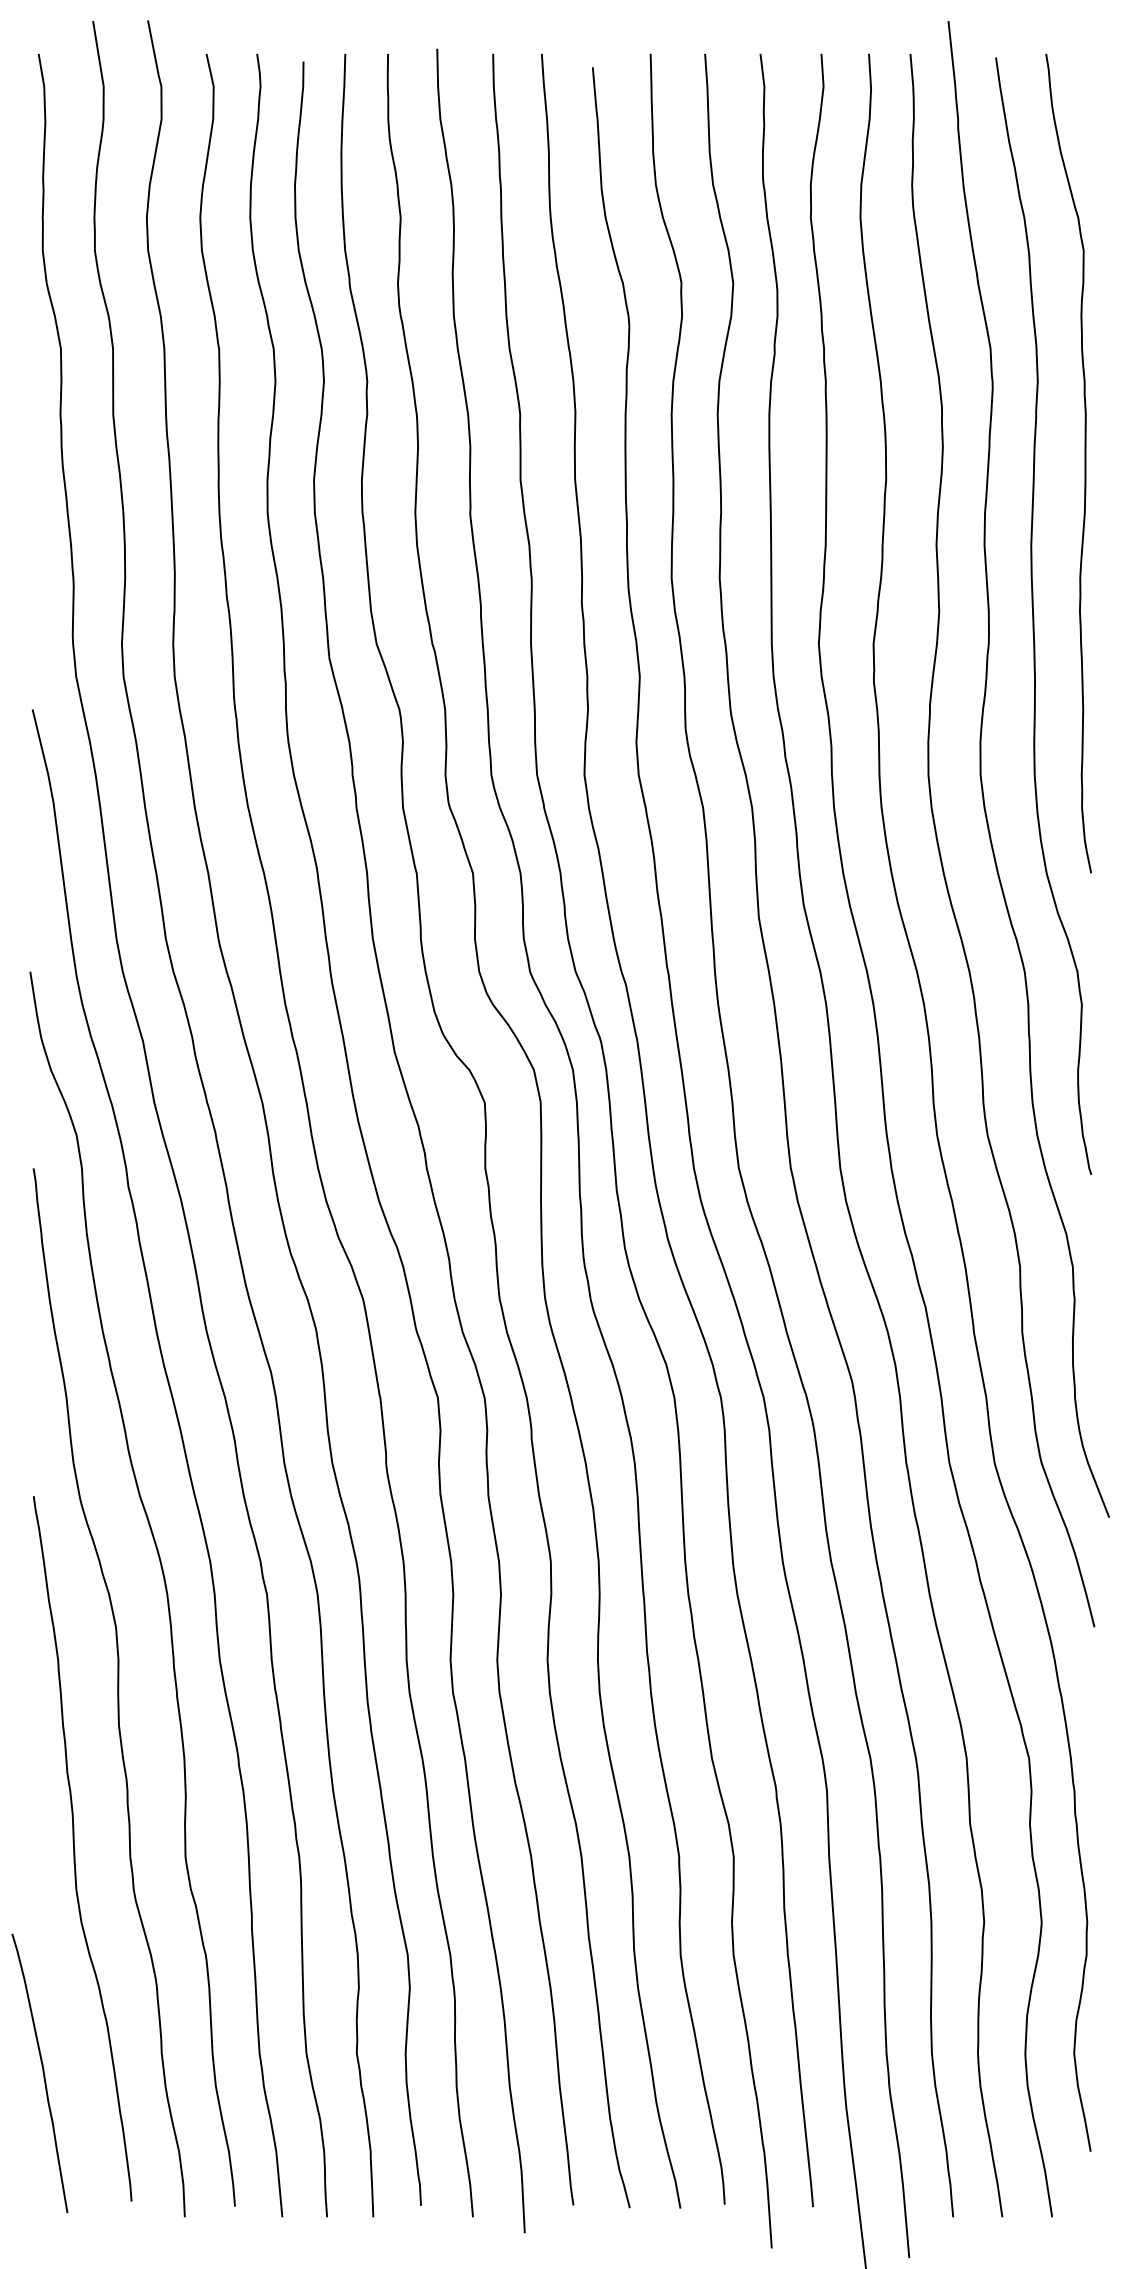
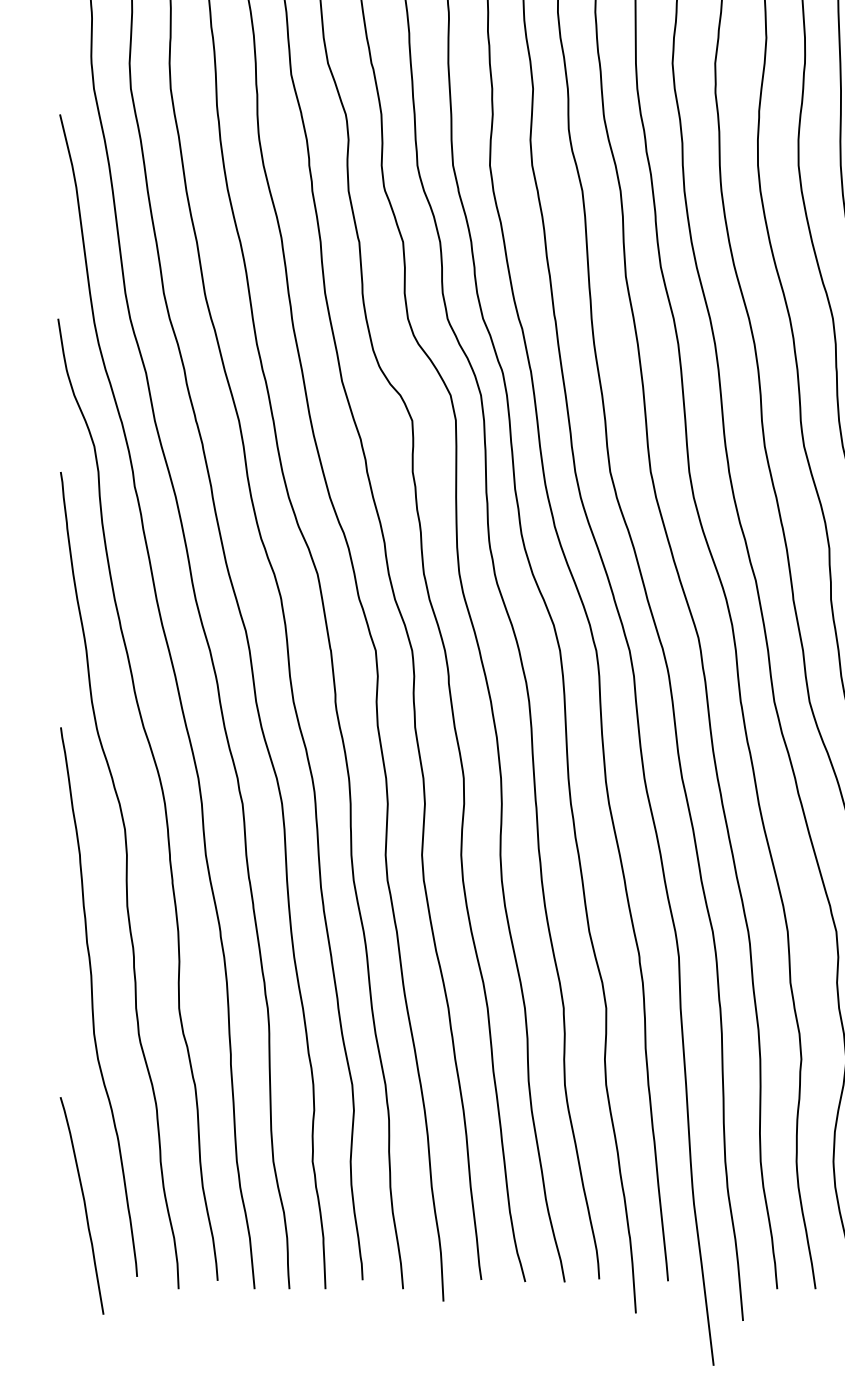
curve: (42, 2072) -> (84, 1205), moved

